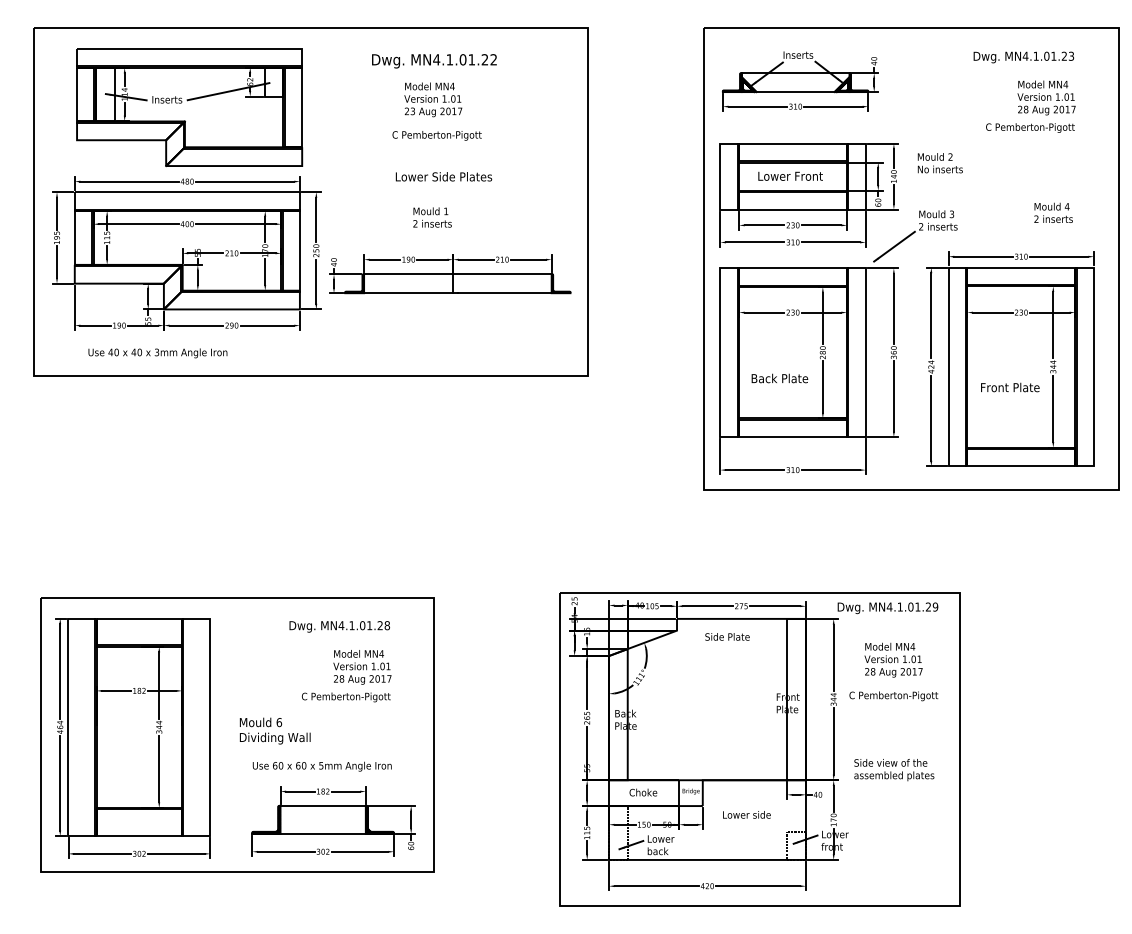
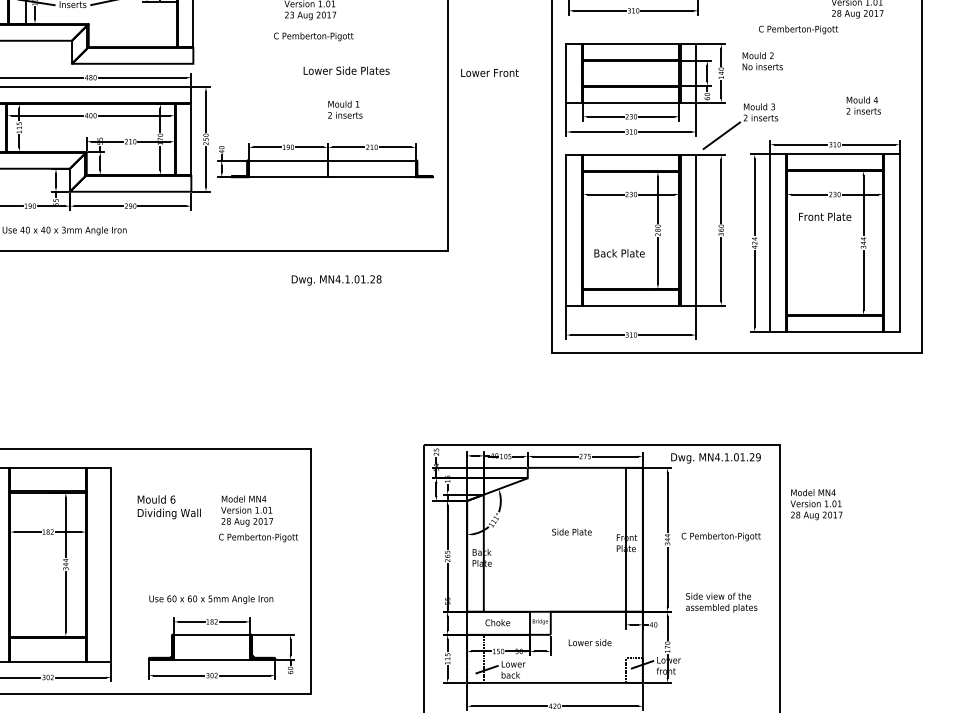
text: (1030, 127) -> (798, 29), moved
text: (790, 175) -> (489, 72), moved
text: (443, 176) -> (346, 70), moved
text: (432, 217) -> (345, 109), moved
text: (1010, 387) -> (825, 216), moved
text: (339, 626) -> (336, 280), moved
text: (727, 636) -> (571, 531), moved
text: (893, 659) -> (816, 504), moved
text: (346, 697) -> (258, 537), moved
text: (274, 730) -> (168, 506), moved

